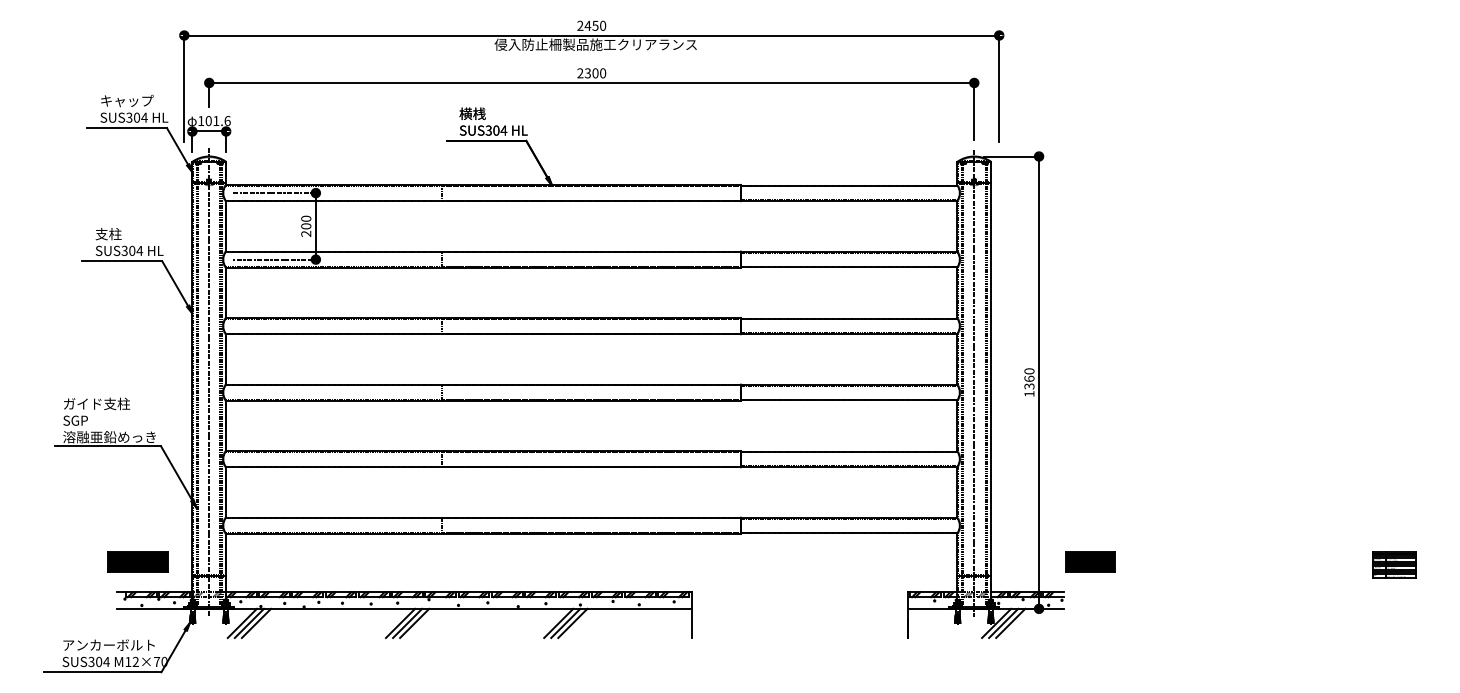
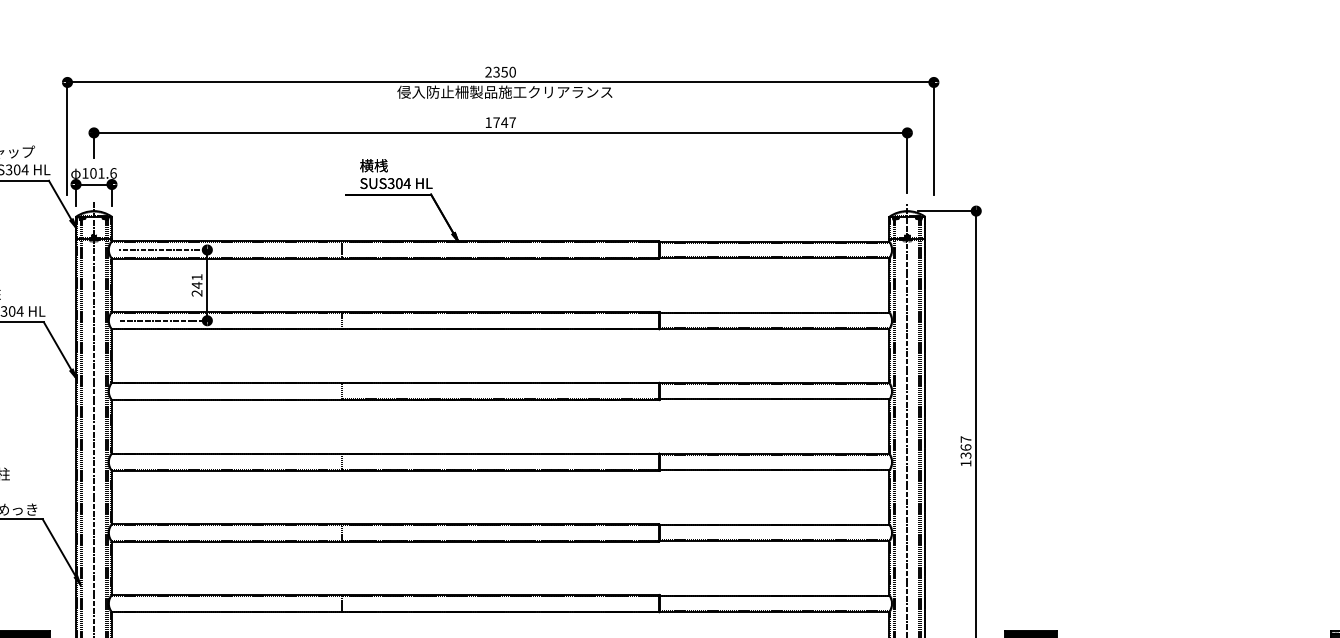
text: (587, 25) -> (496, 71), 2450 -> 2350
text: (591, 73) -> (500, 122), 2300 -> 1747
text: (306, 222) -> (197, 281), 200 -> 241
text: (1029, 371) -> (966, 439), 1360 -> 1367

